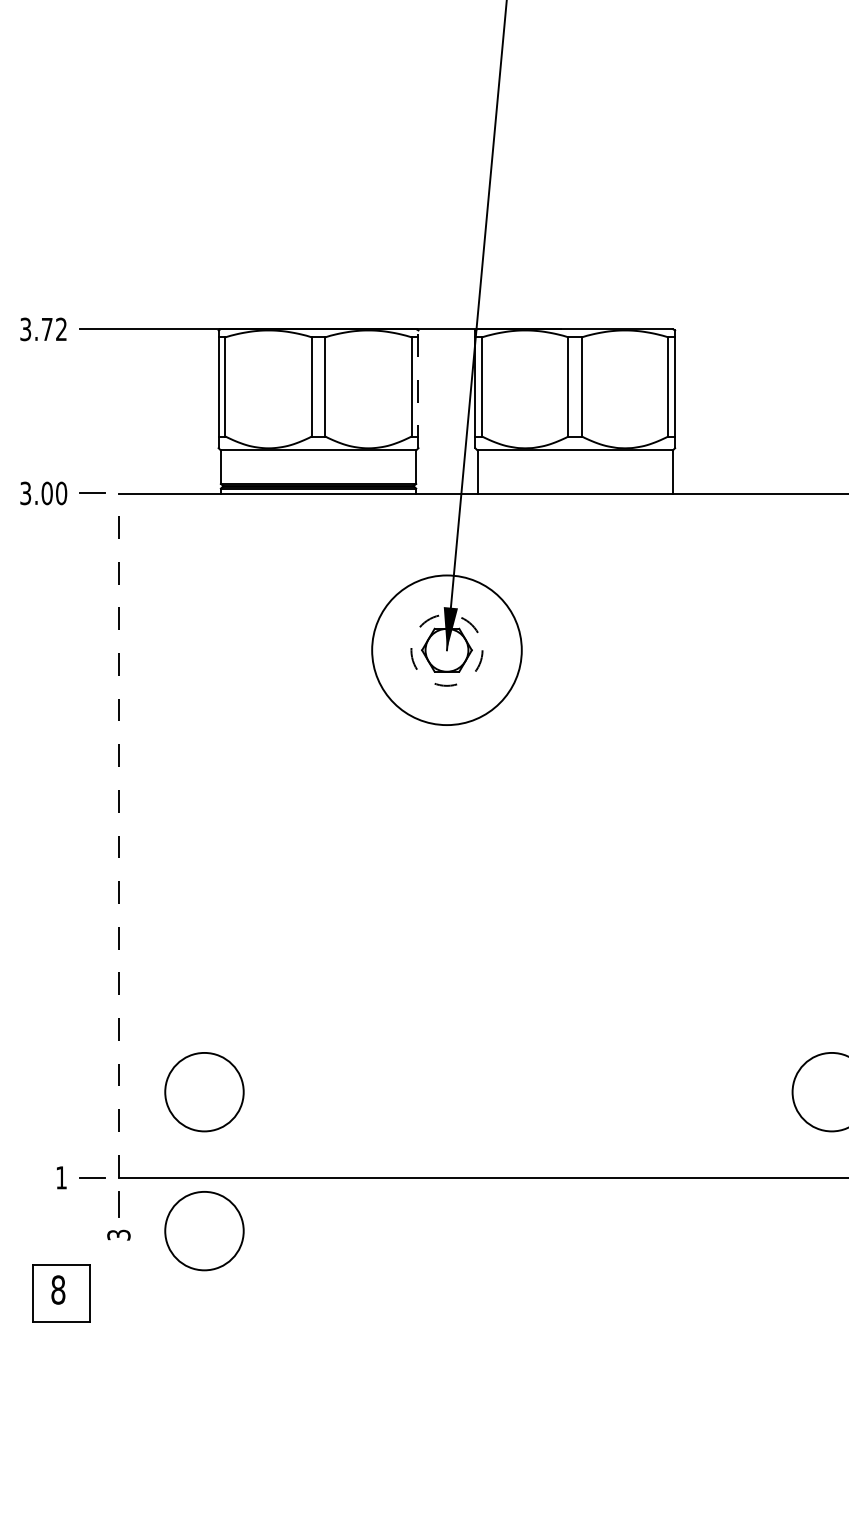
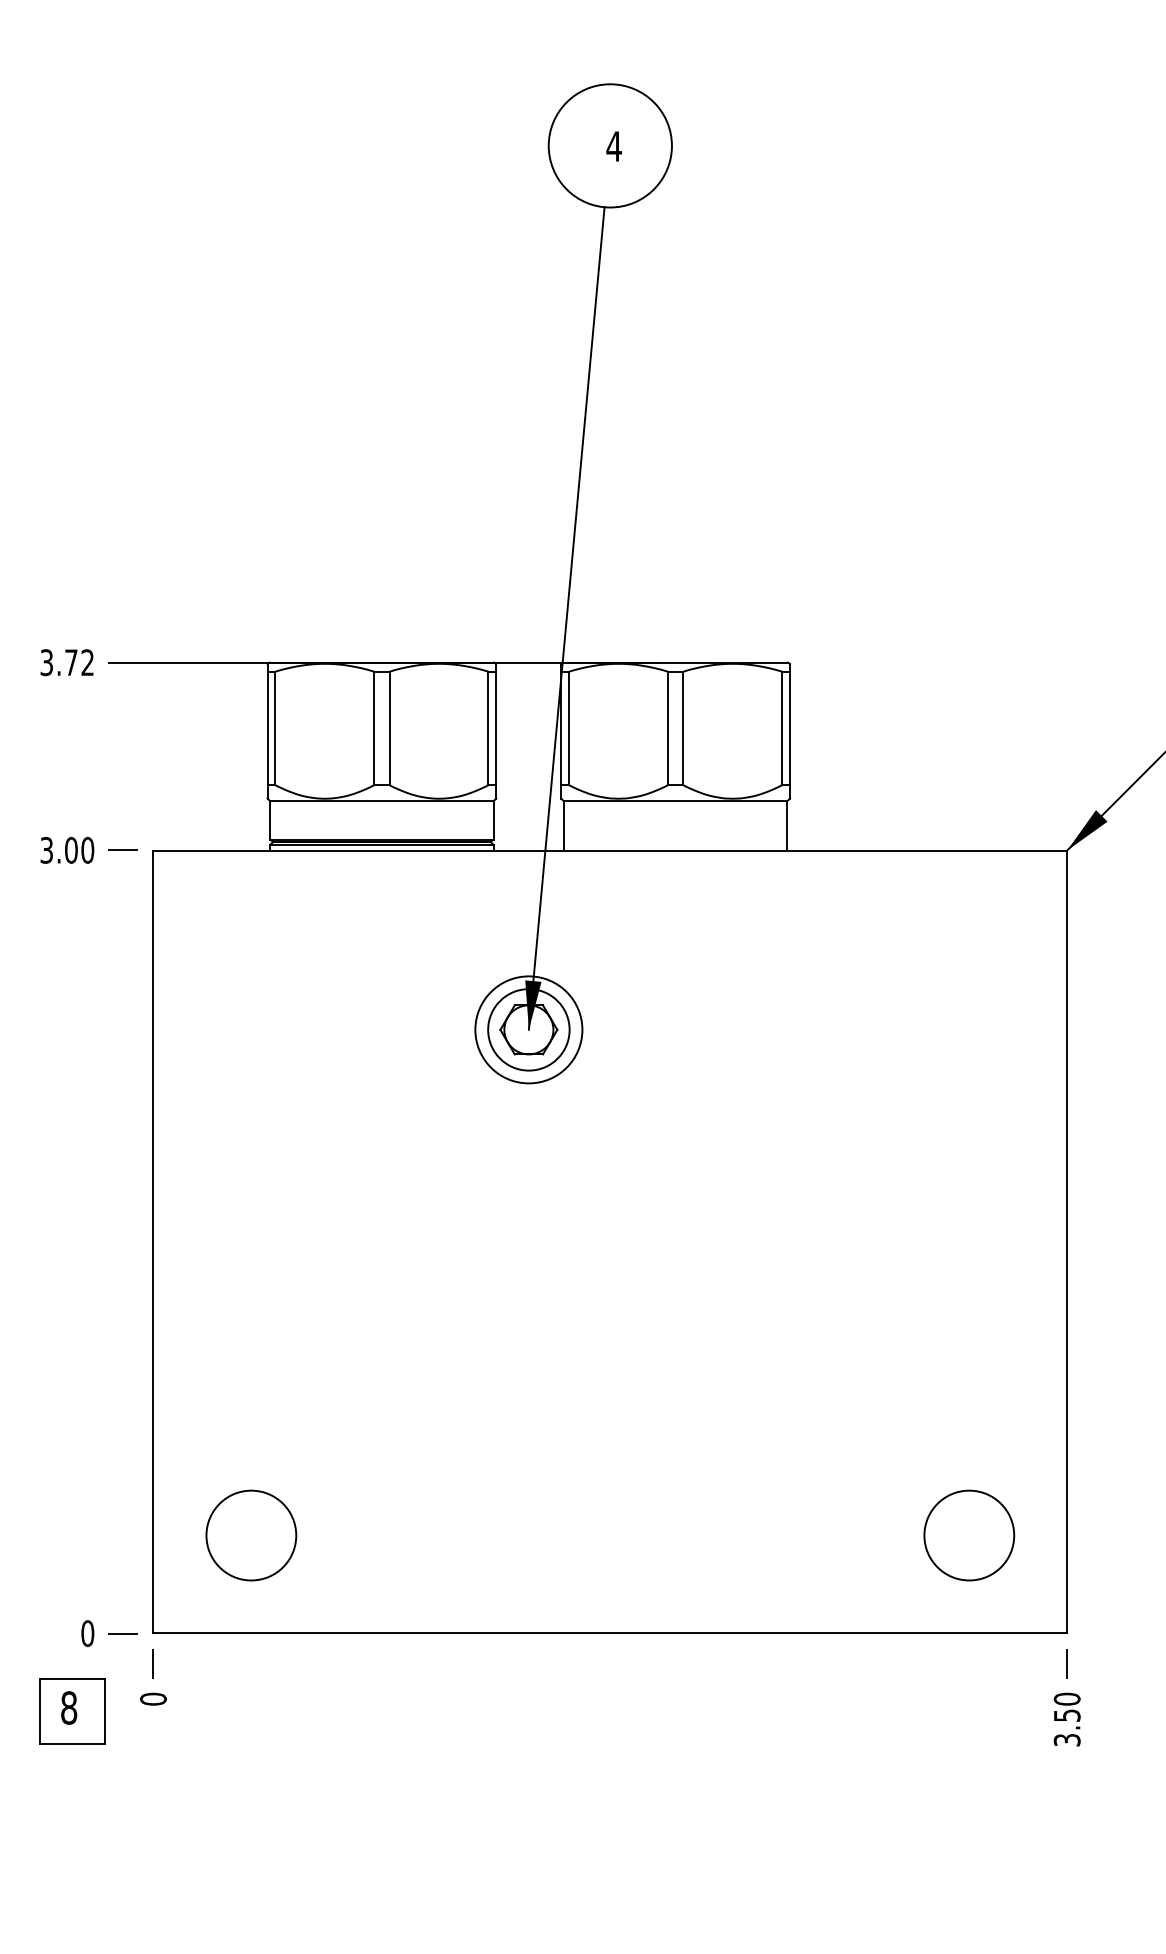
line: (418, 388) -> (496, 730), dashed -> solid
circle: (446, 649) -> (528, 1029), dashed -> solid
circle: (446, 649) -> (528, 1029), size x0.62
line: (118, 835) -> (153, 1241), dashed -> solid
text: (61, 1177) -> (87, 1633), 1 -> 0
circle: (204, 1231) -> (251, 1694), removed
text: (118, 1234) -> (153, 1698), 3 -> 0
part: (61, 1293) -> (72, 1711), moved

